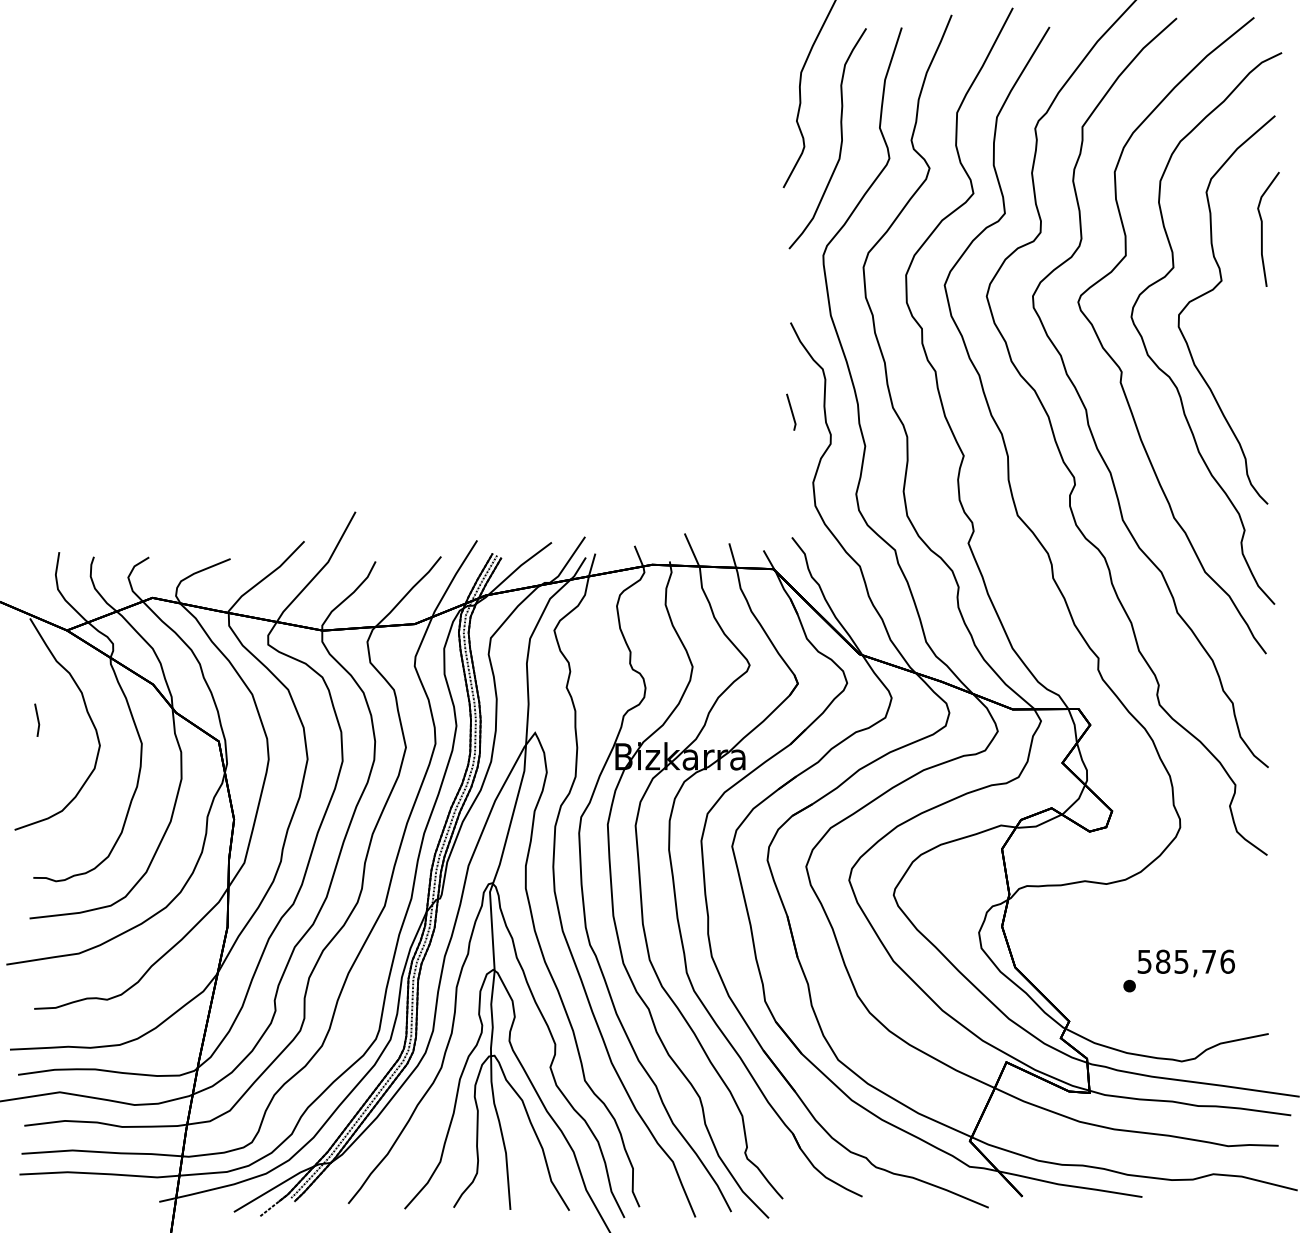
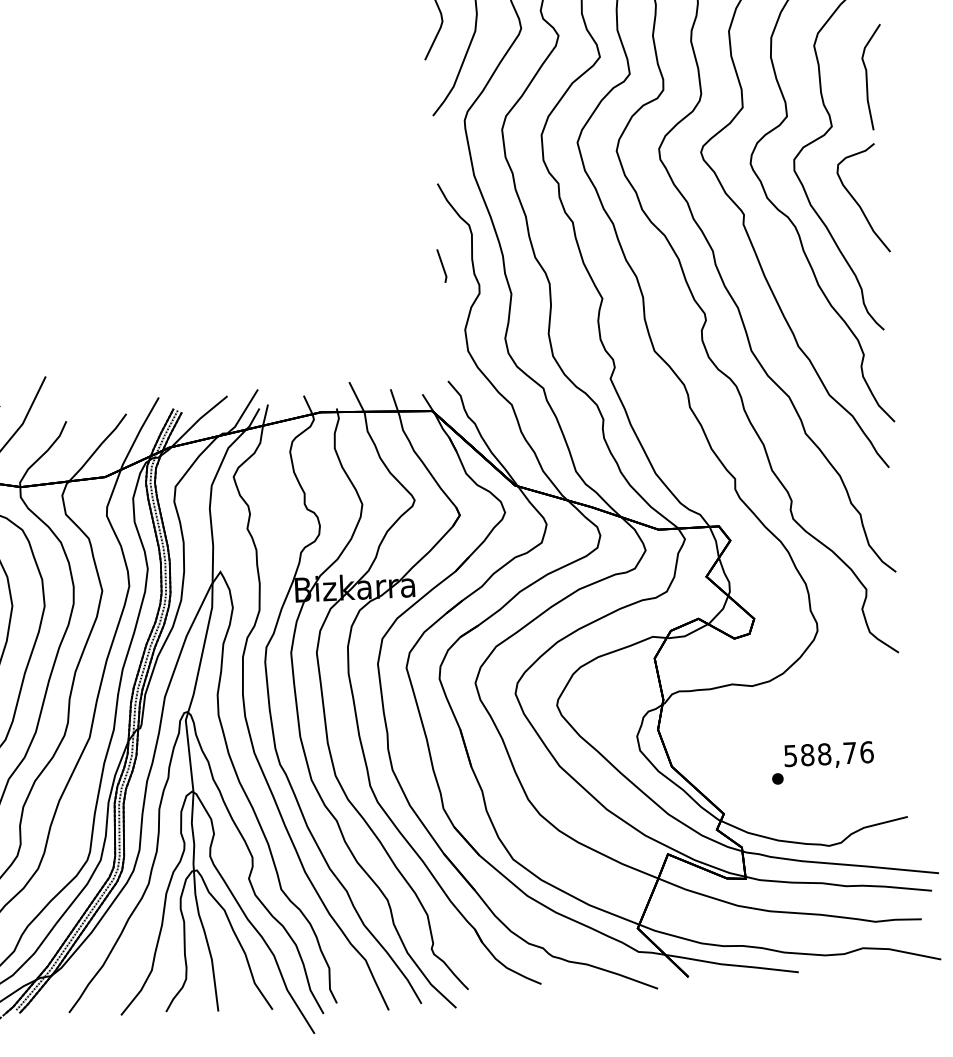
curve: (1245, 363) -> (857, 201), added
text: (1181, 961) -> (824, 754), 585,76 -> 588,76

